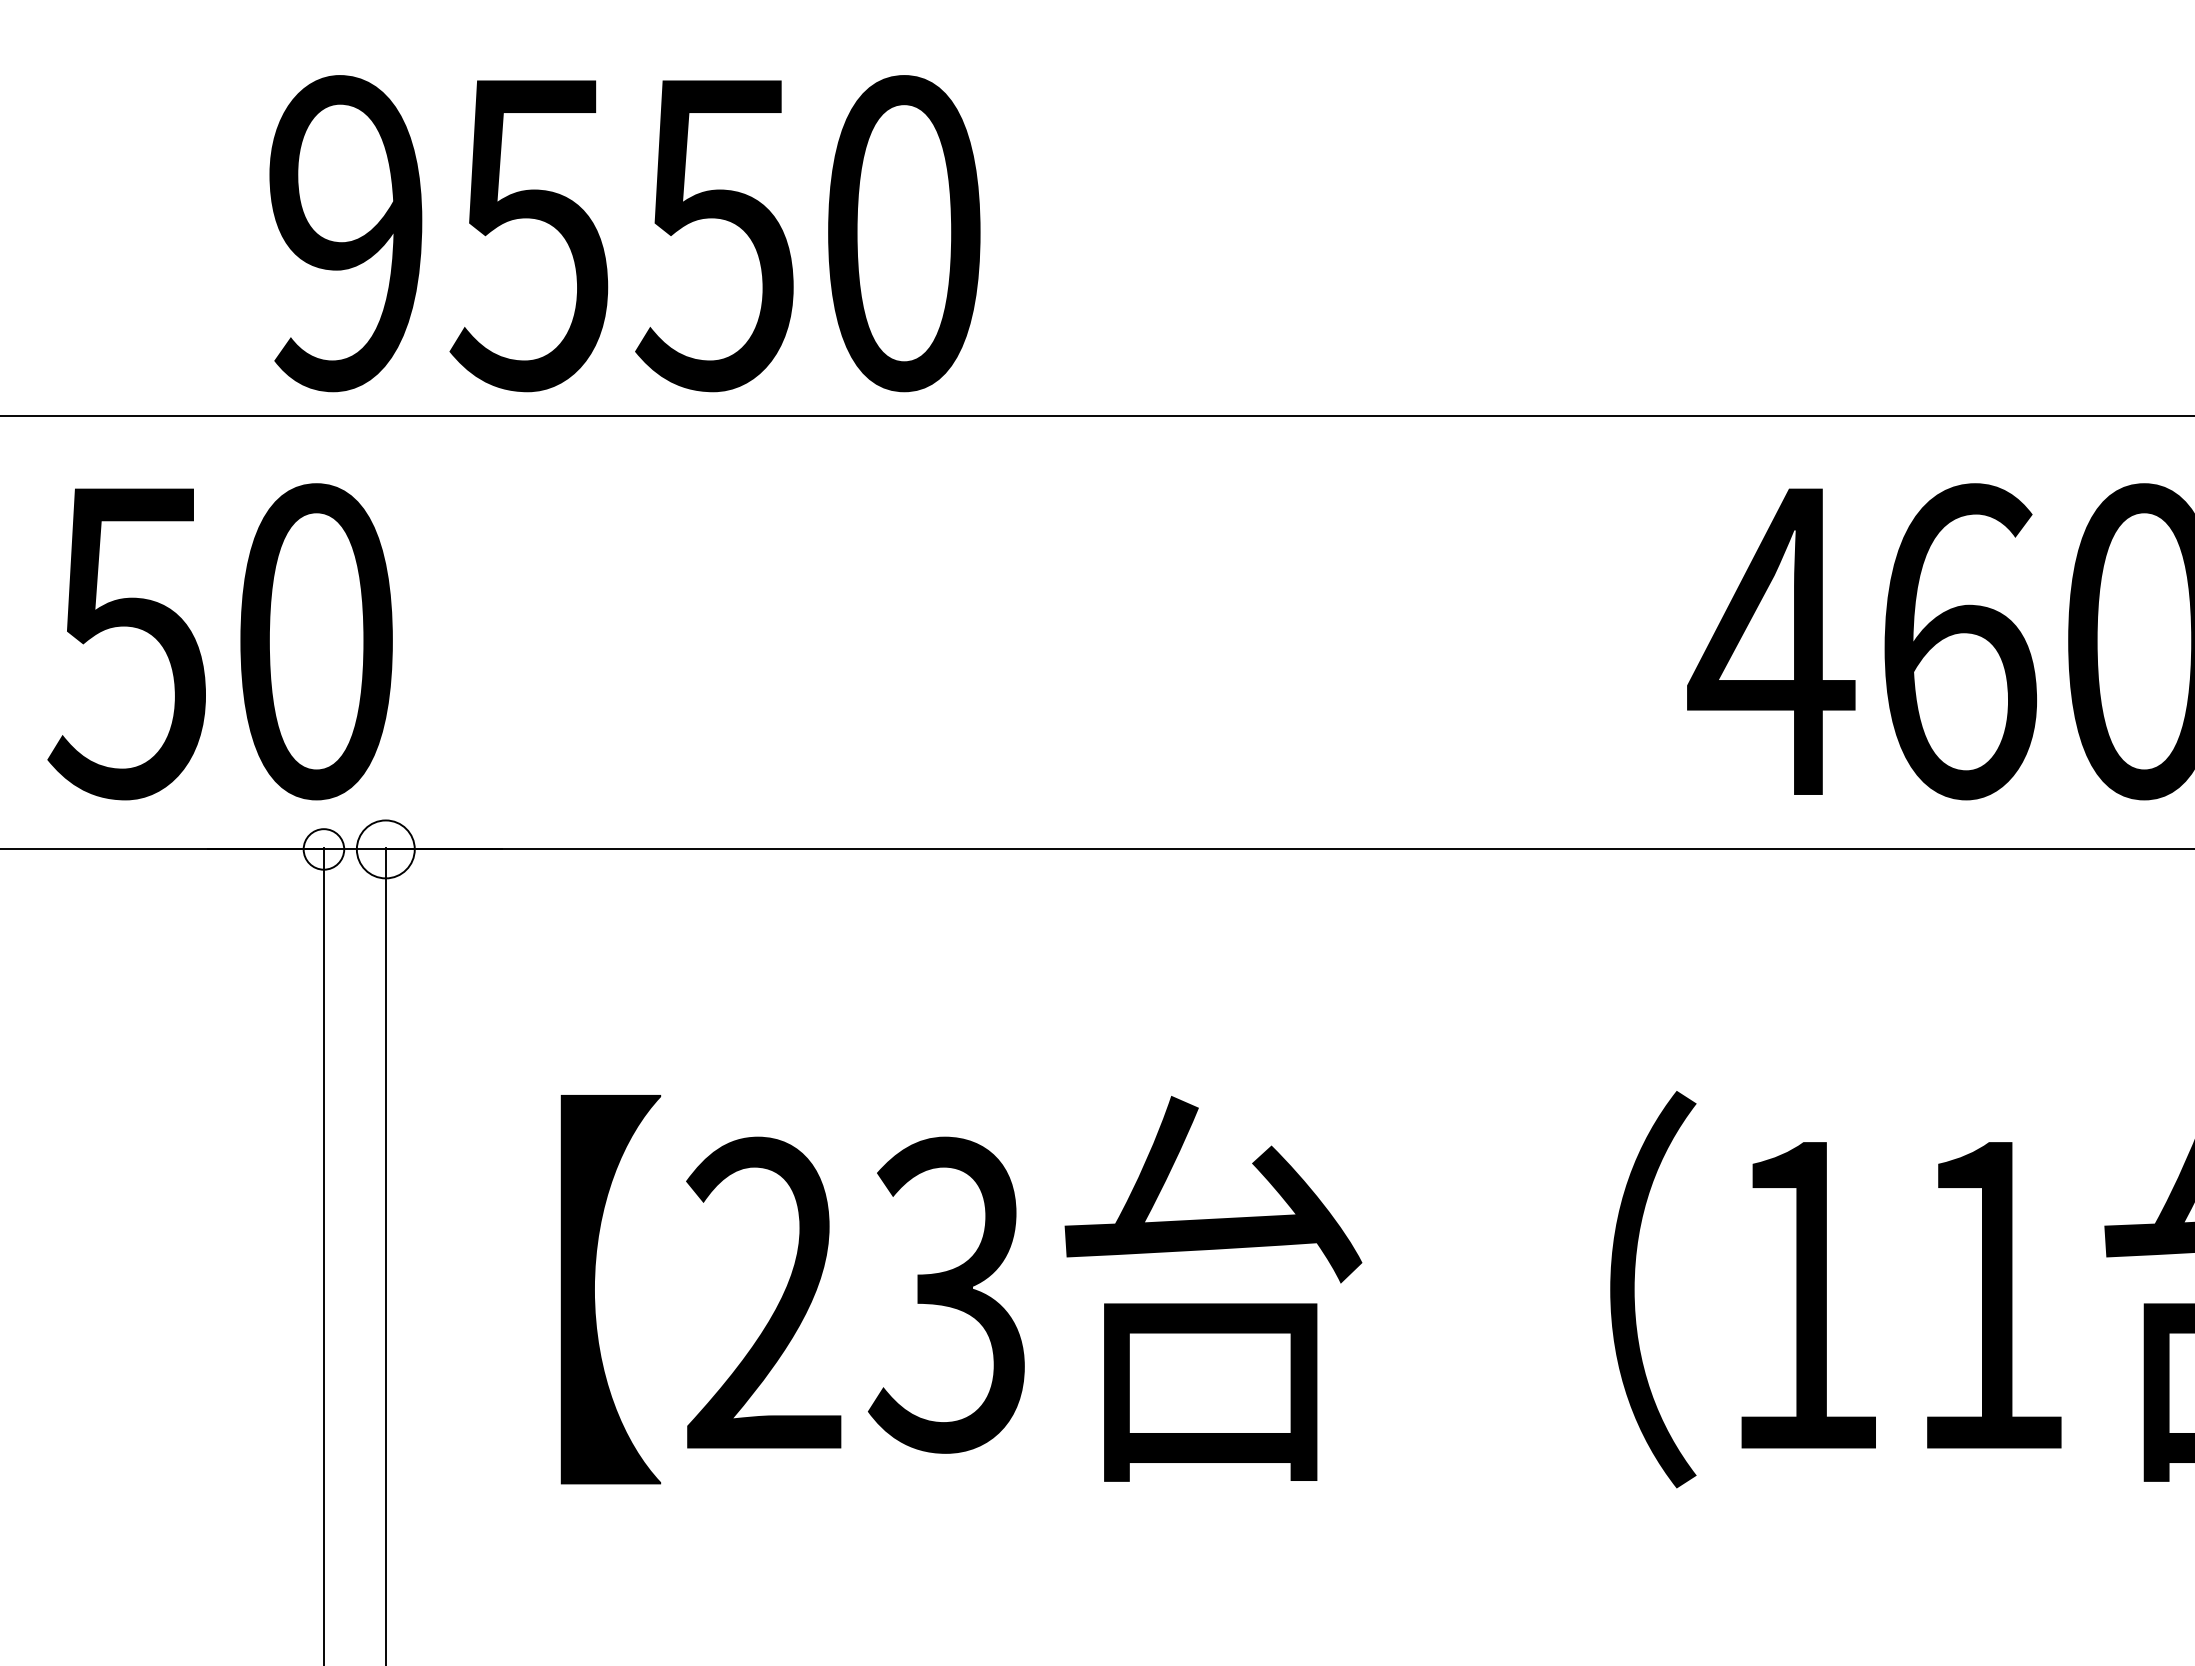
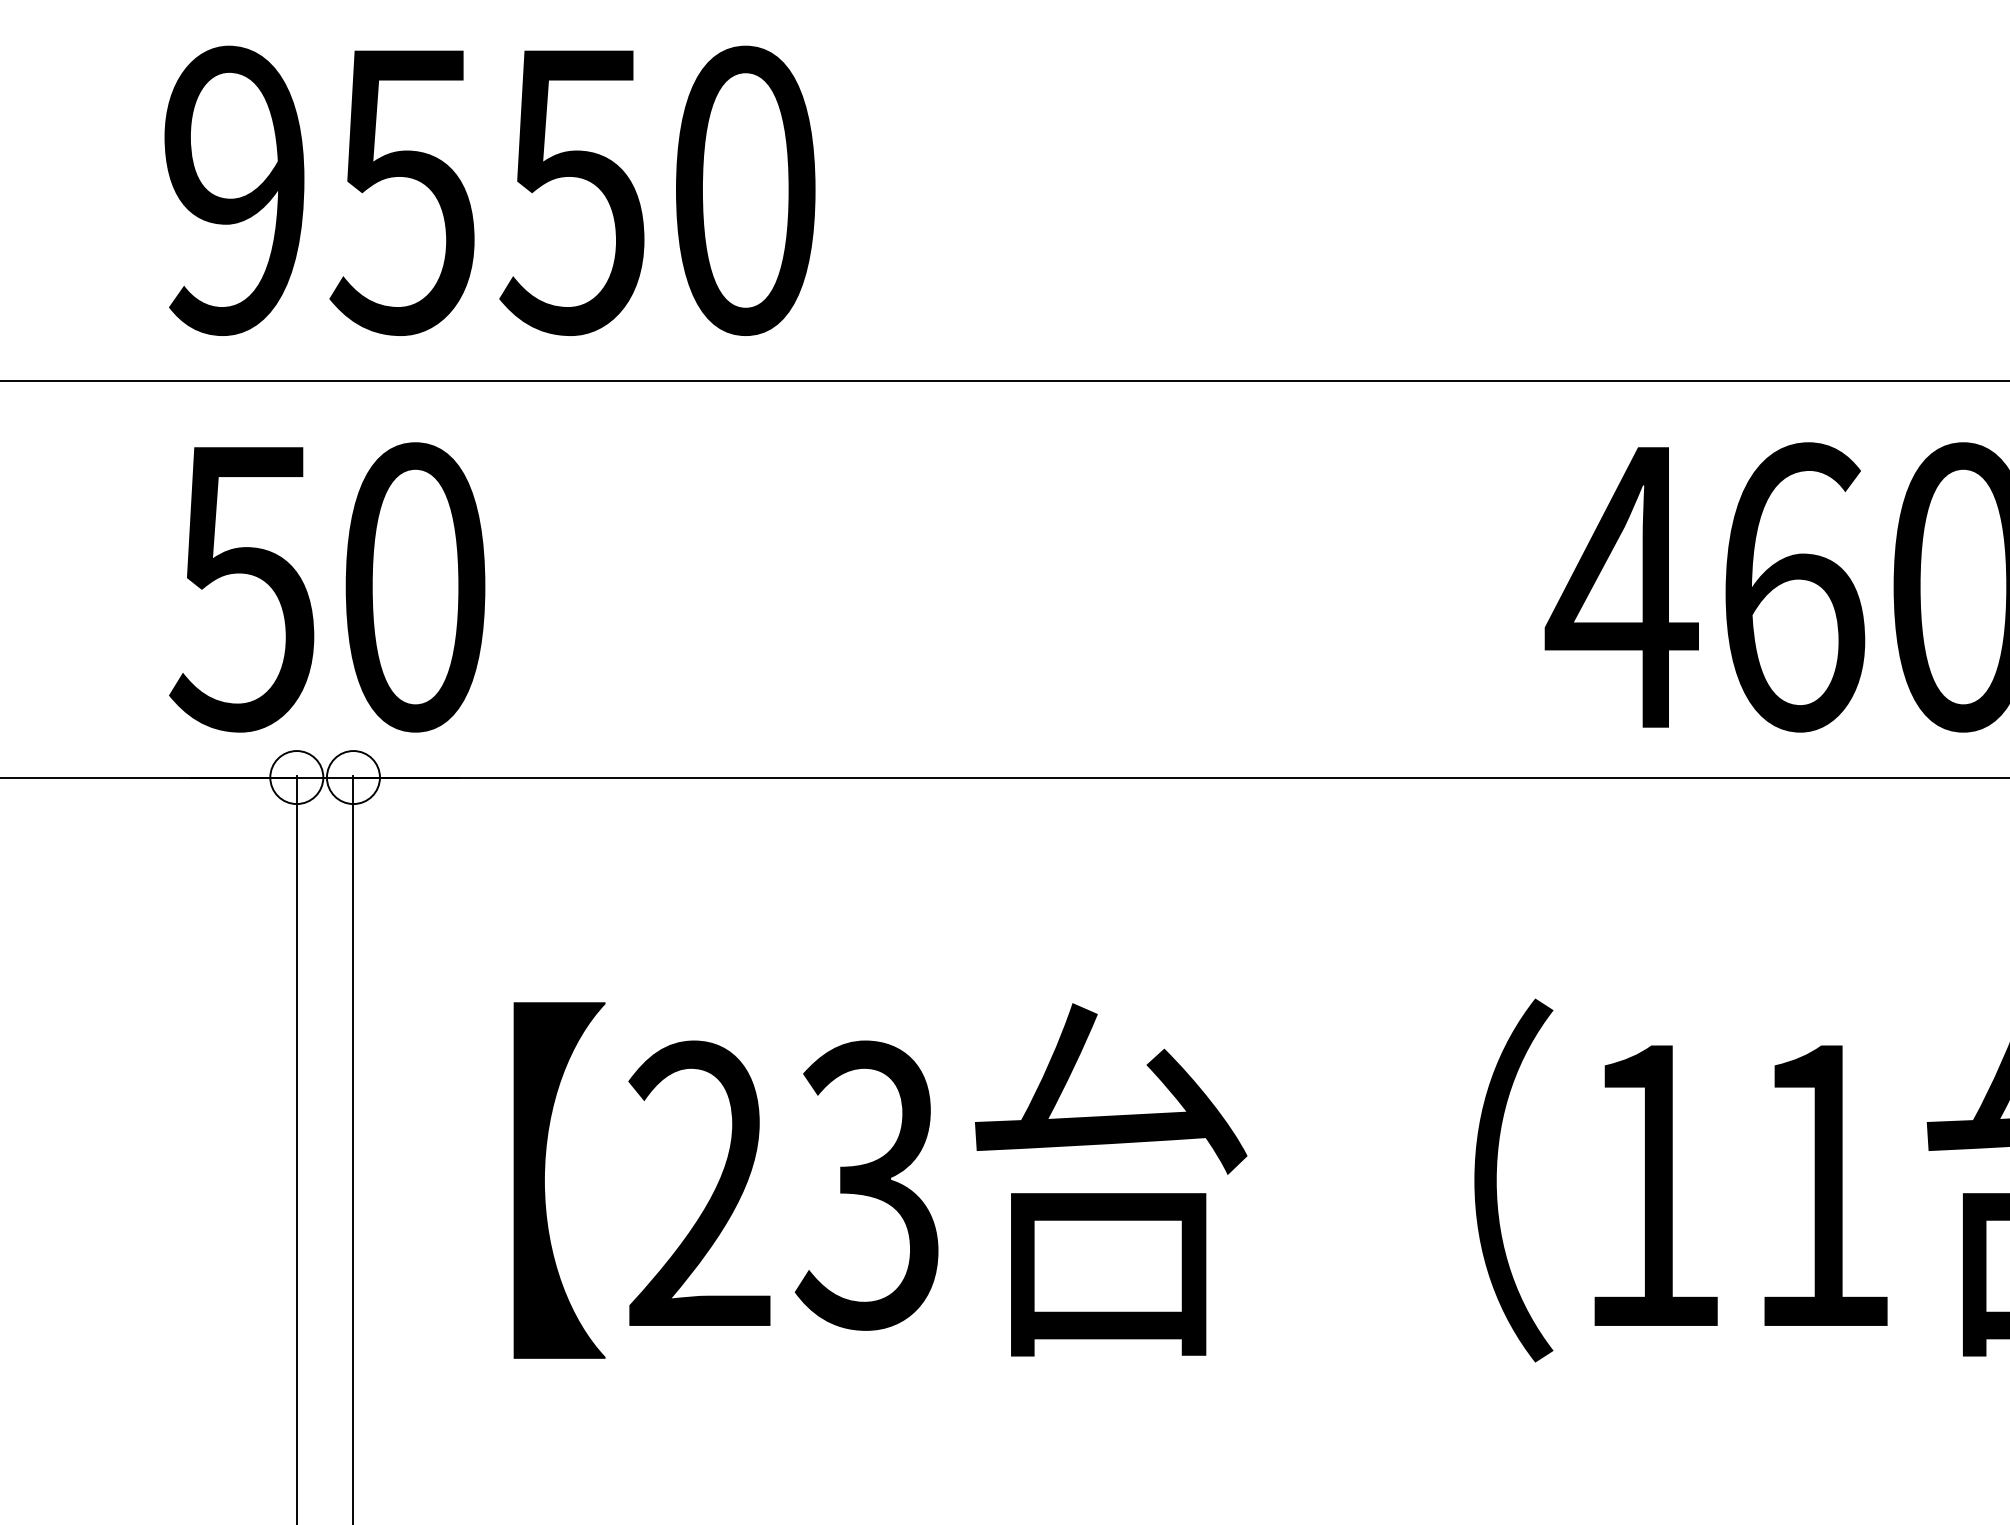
text: (624, 233) -> (489, 190), moved
text: (219, 641) -> (326, 587), moved
circle: (323, 849) -> (296, 777), size x1.43

